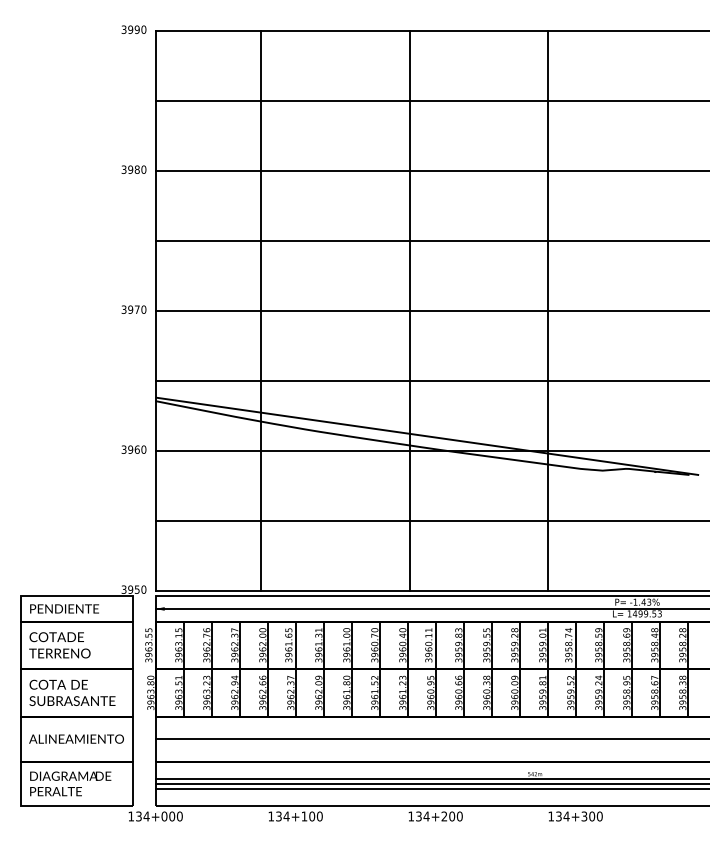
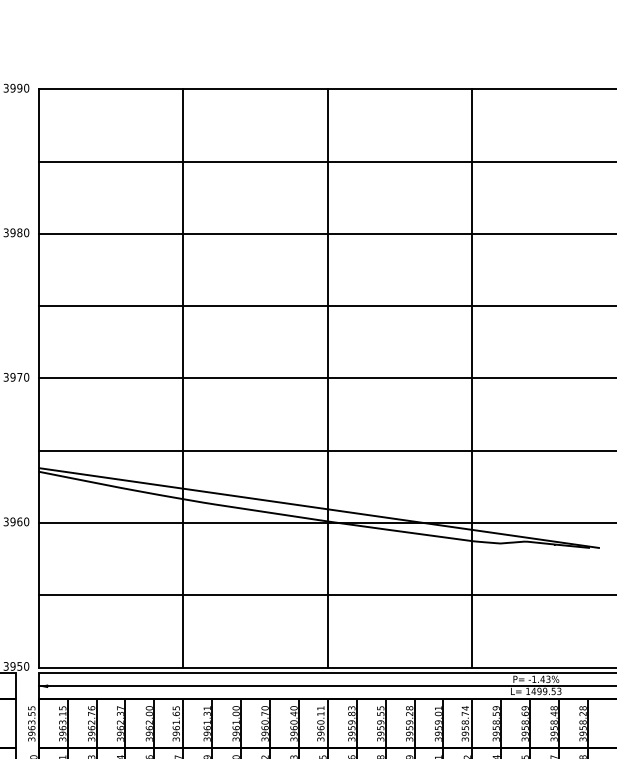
line: (260, 310) -> (183, 378), moved
line: (409, 310) -> (327, 378), moved
line: (547, 310) -> (472, 378), moved

